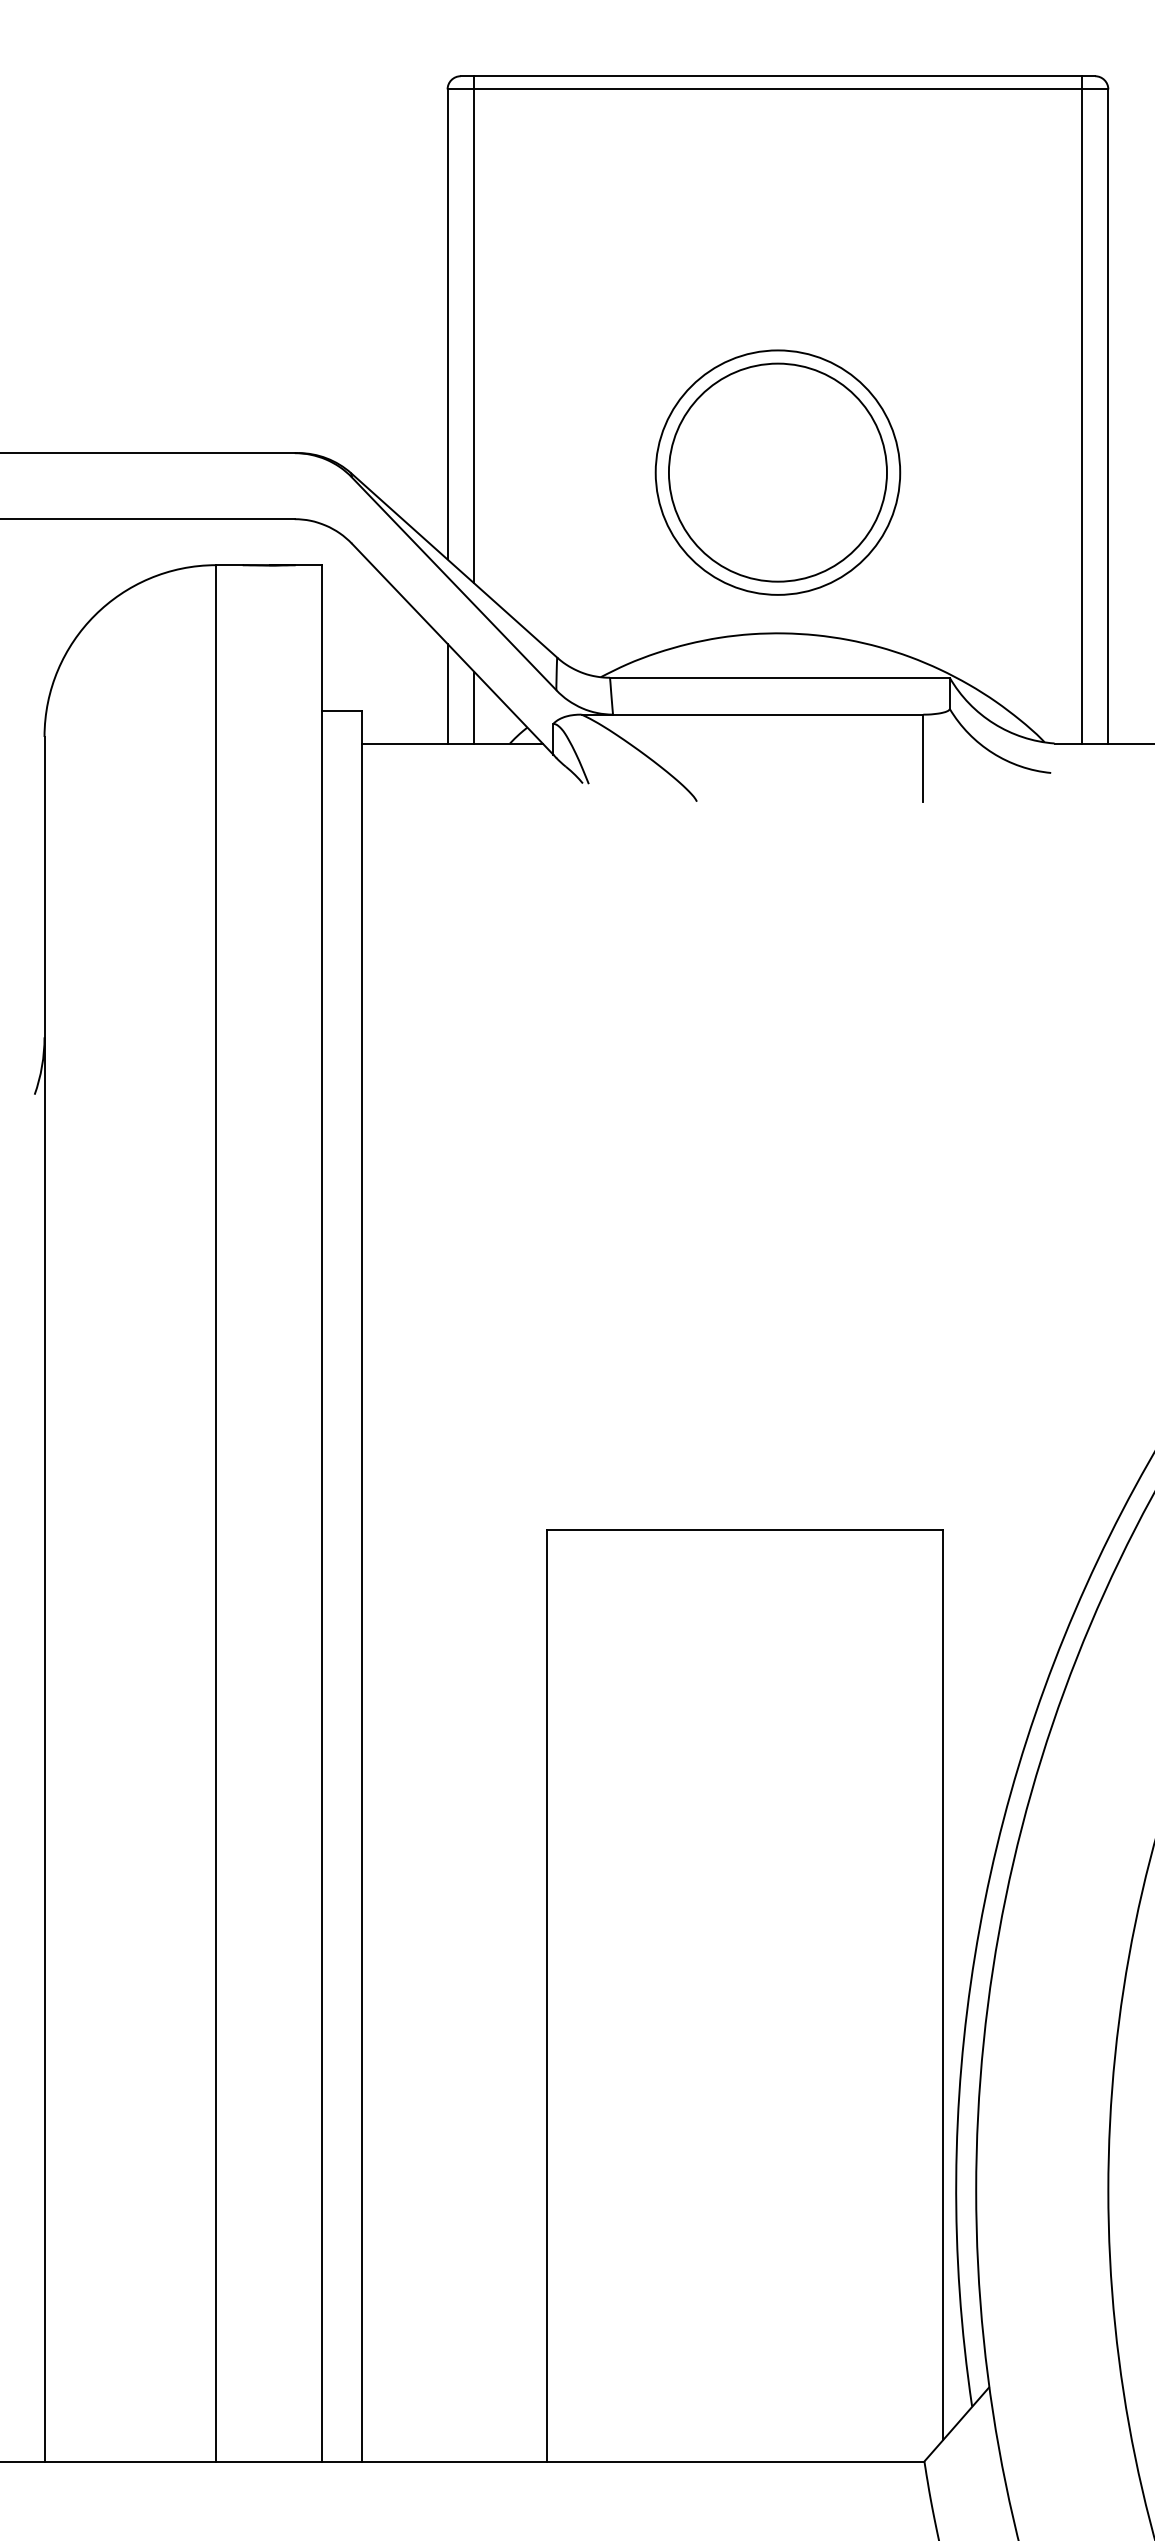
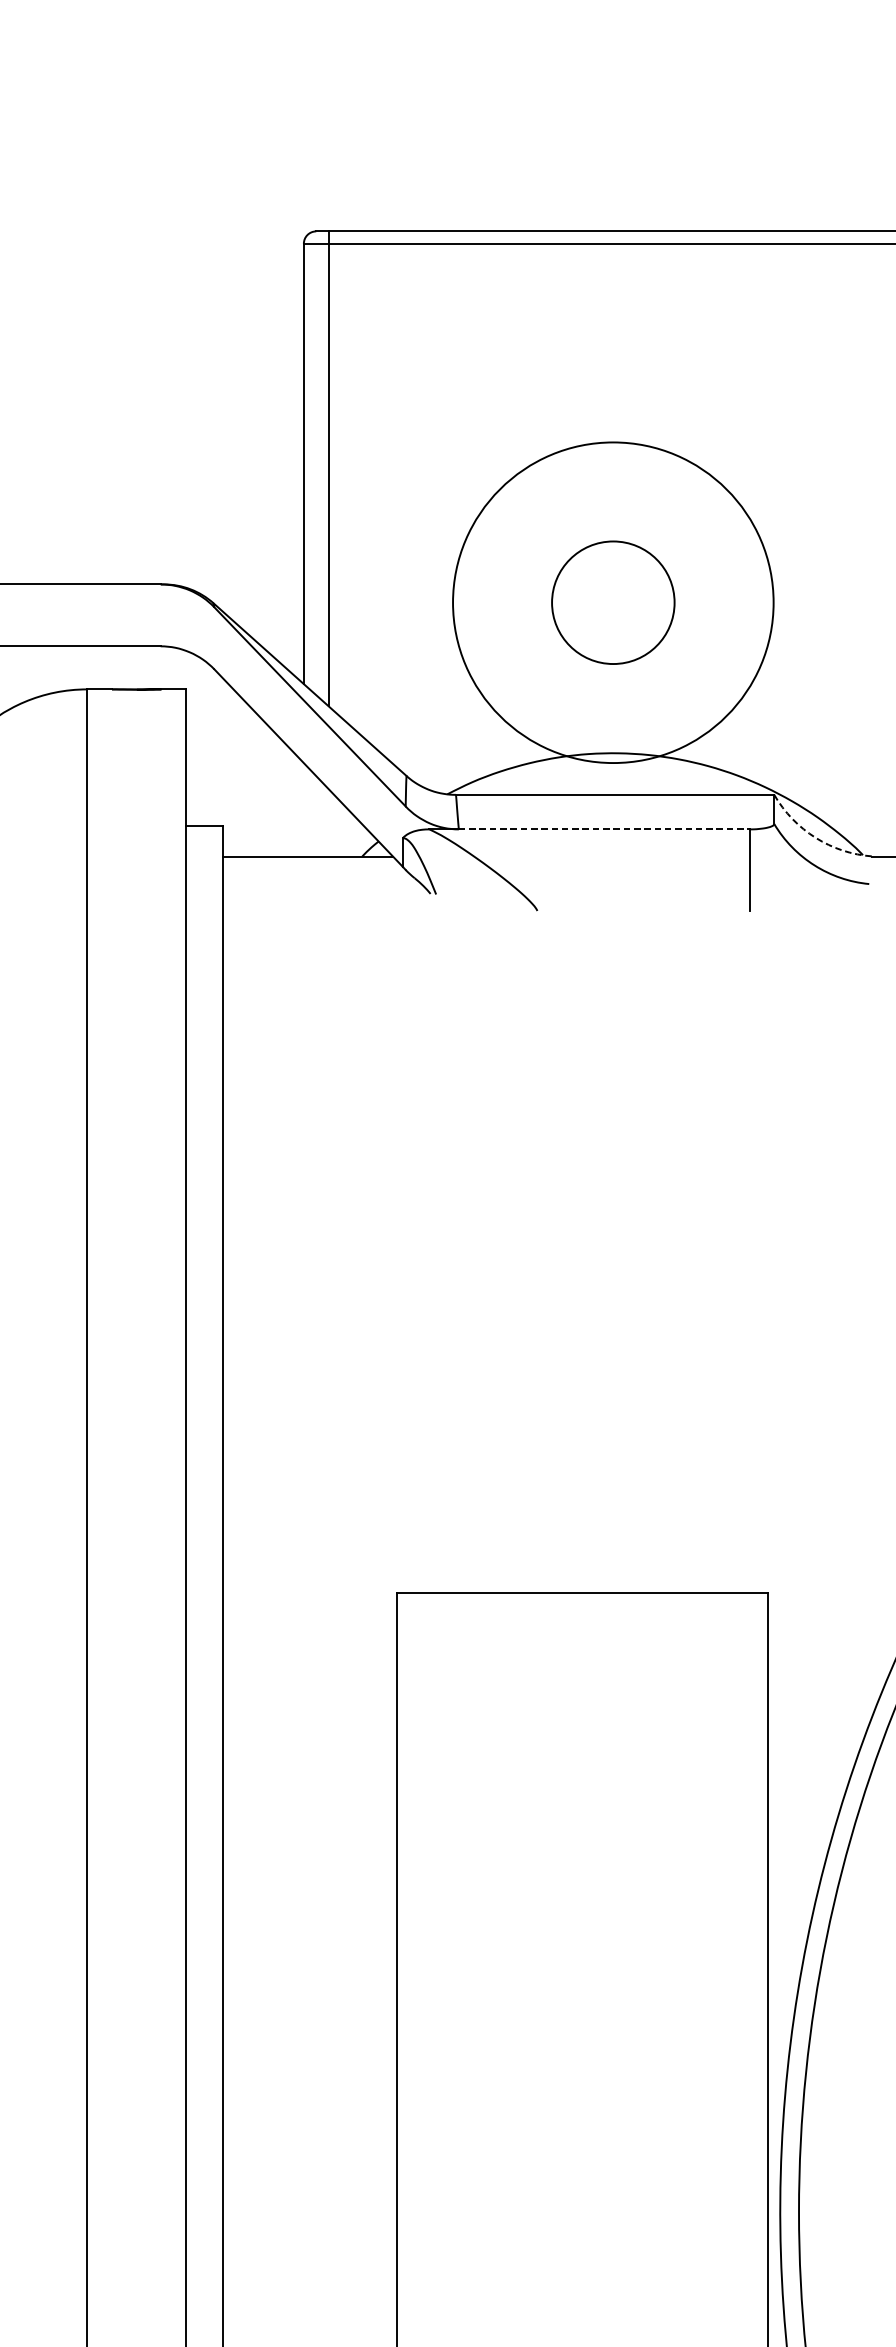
circle: (777, 472) -> (612, 602), size x0.6
circle: (777, 472) -> (612, 602), size x1.4
line: (447, 693) -> (303, 809), removed
line: (474, 707) -> (329, 822), removed
line: (768, 714) -> (604, 829), solid -> dashed
arc: (994, 723) -> (816, 837), solid -> dashed

